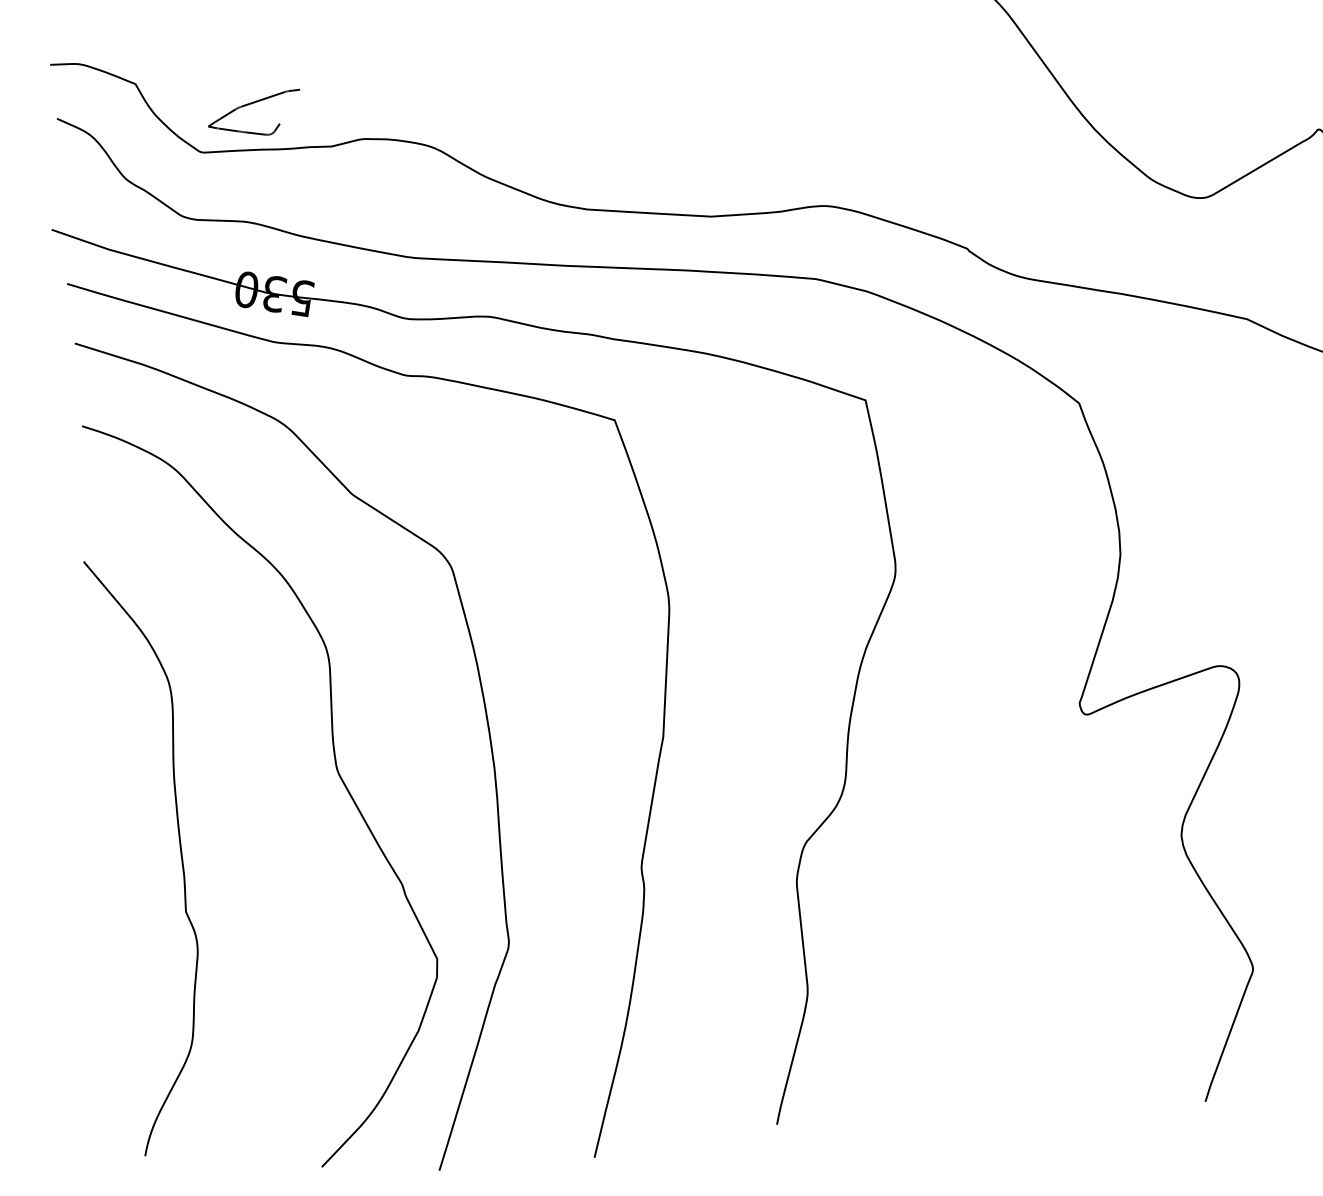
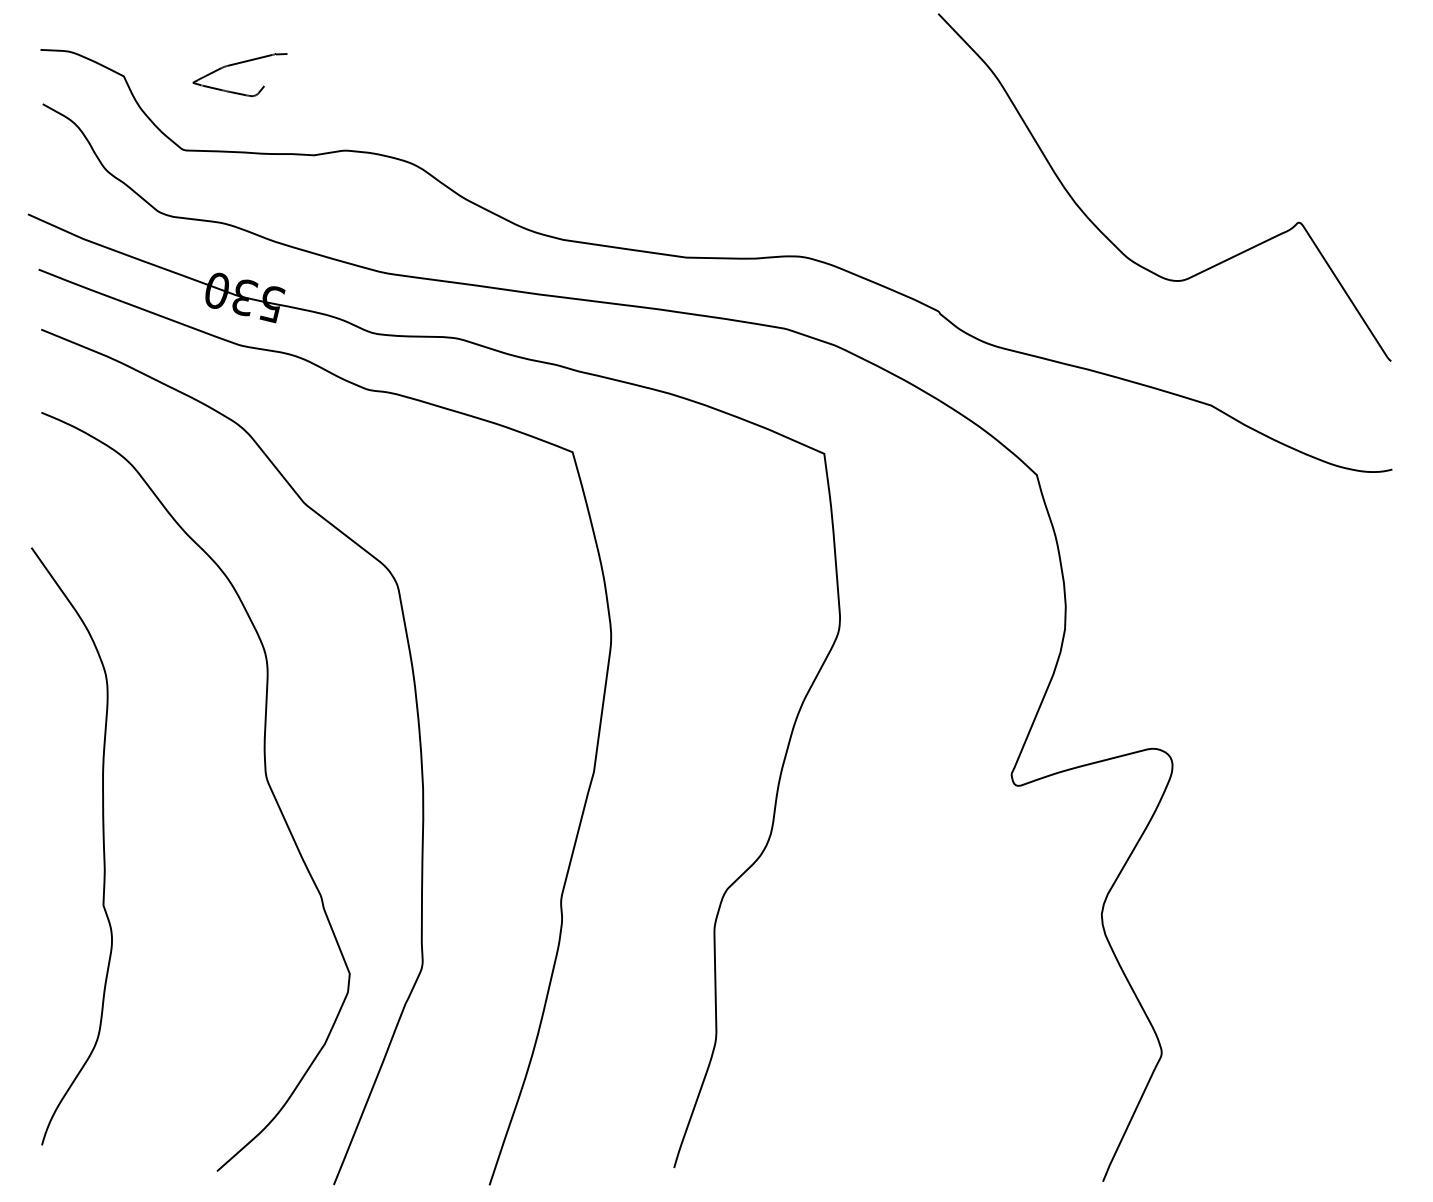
part: (252, 104) -> (238, 64), moved

